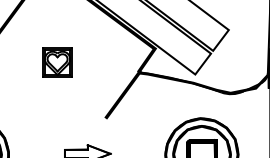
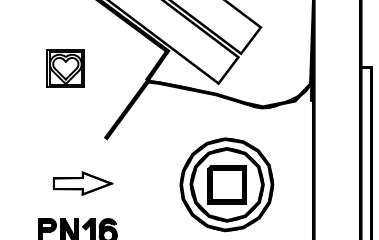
part: (57, 62) -> (65, 68), moved

